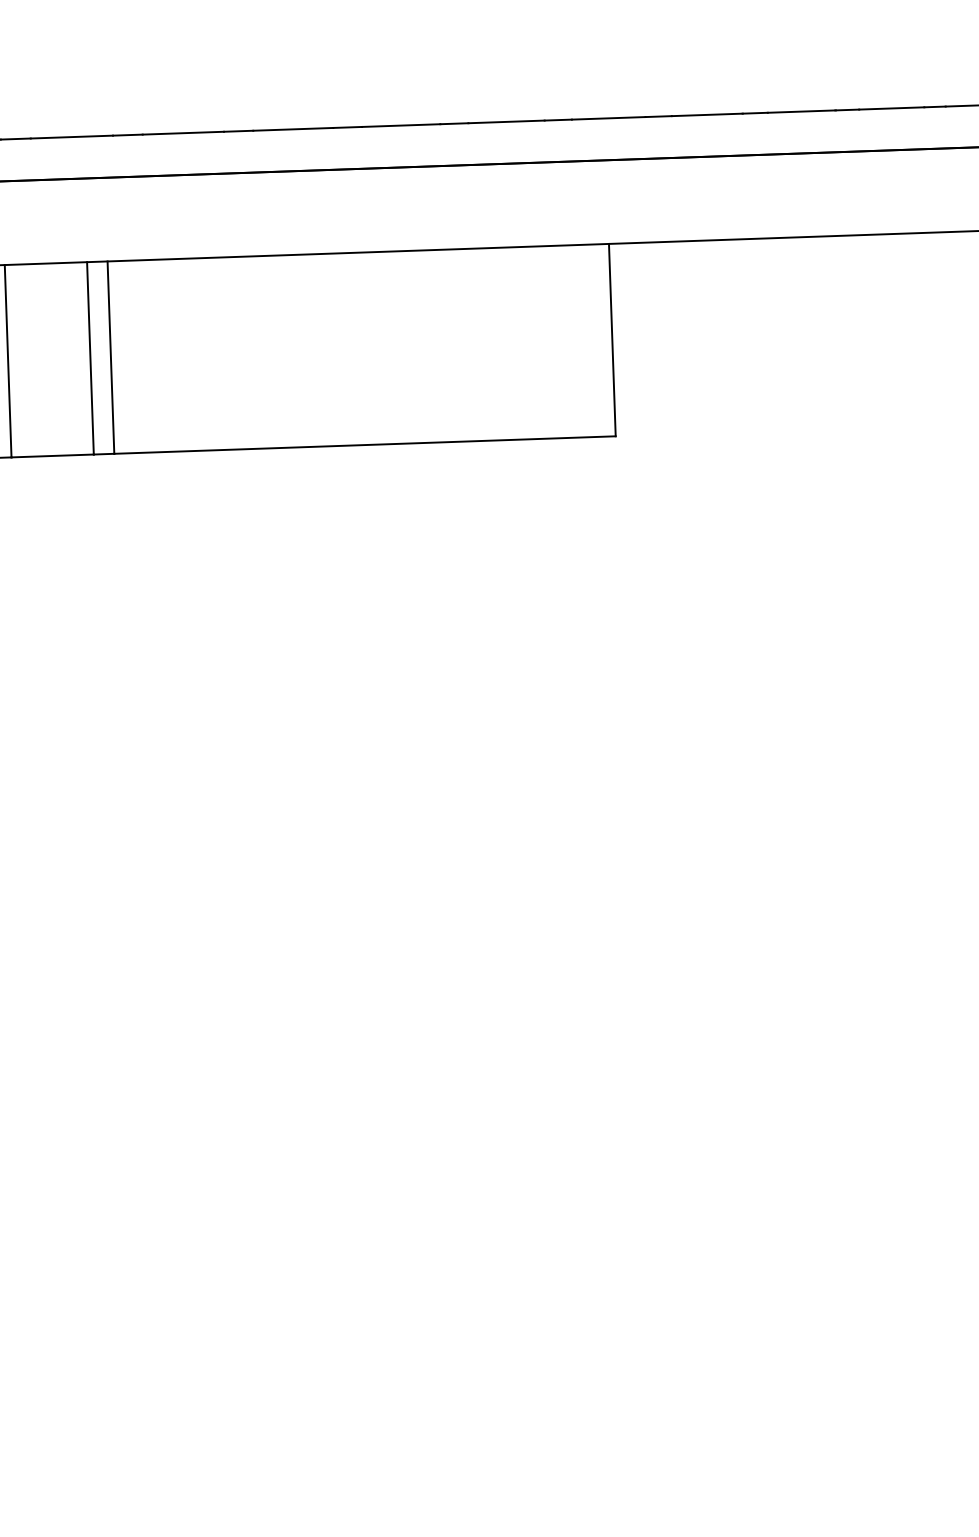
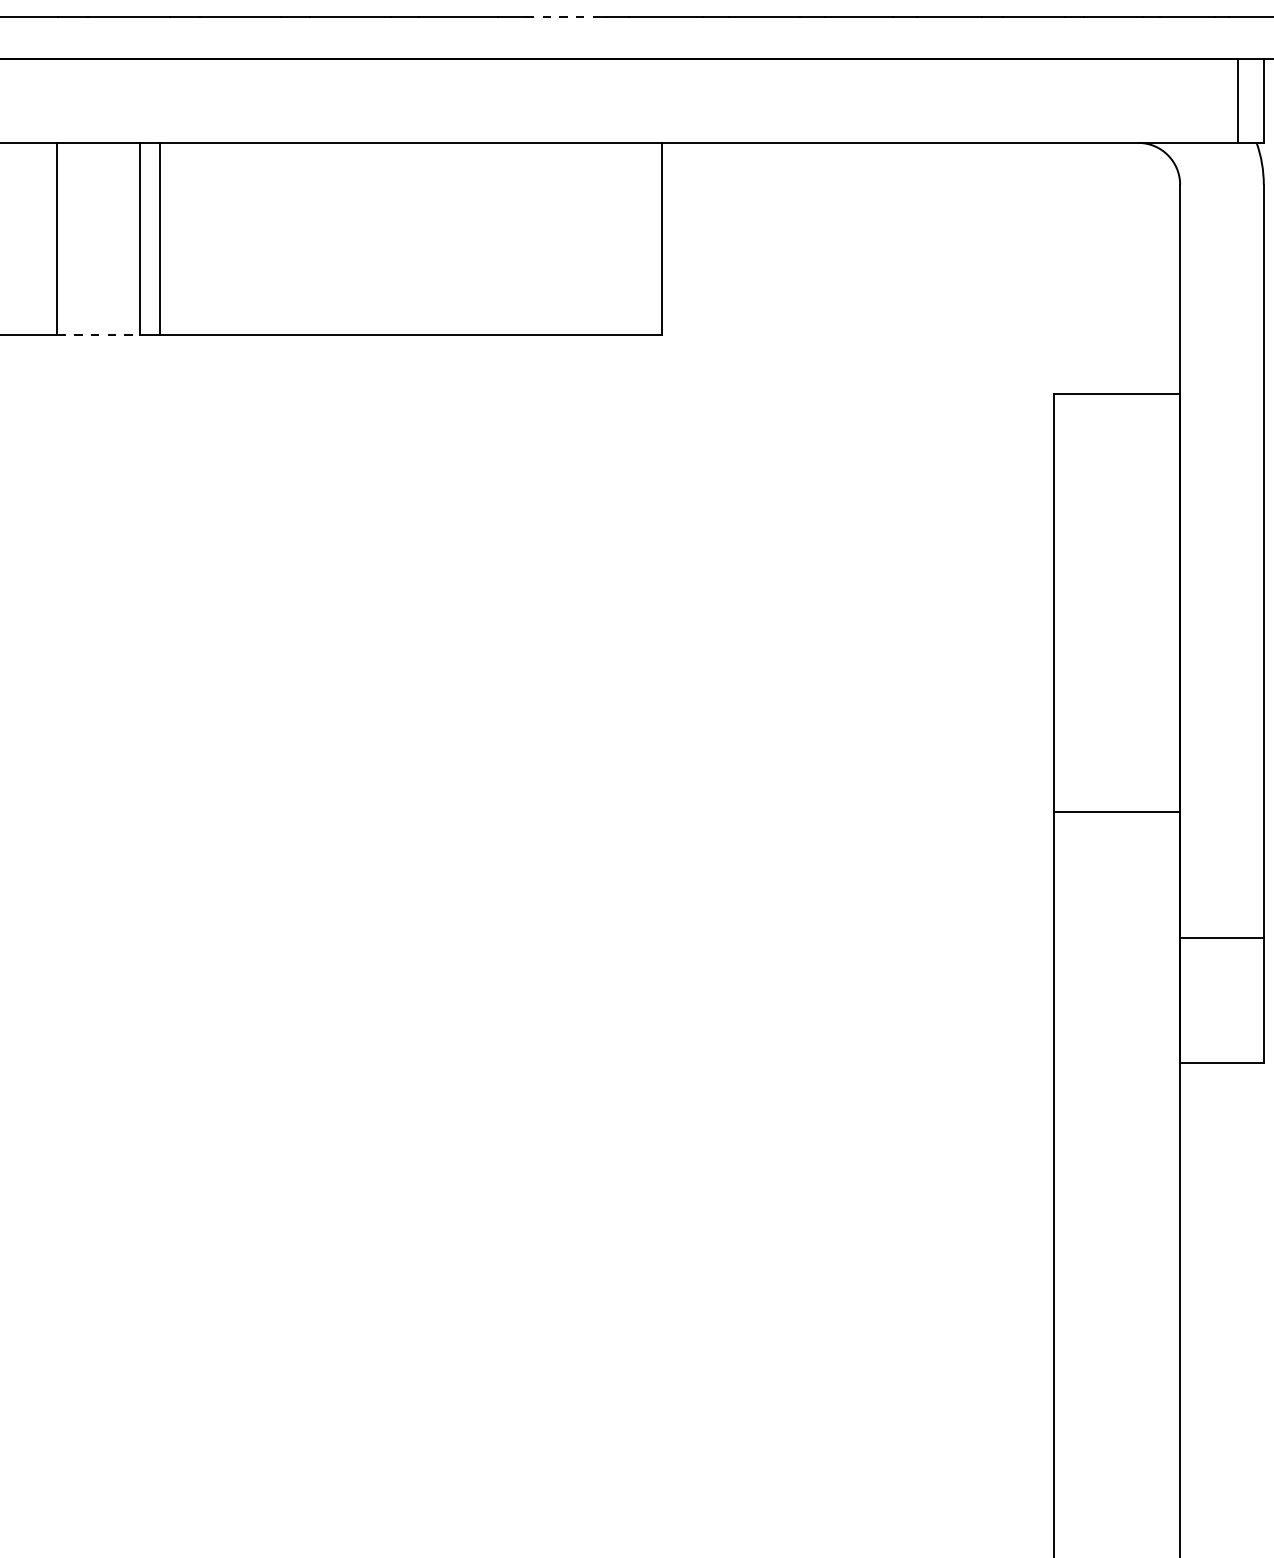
line: (507, 122) -> (564, 17), solid -> dashed
line: (53, 456) -> (99, 335), solid -> dashed

